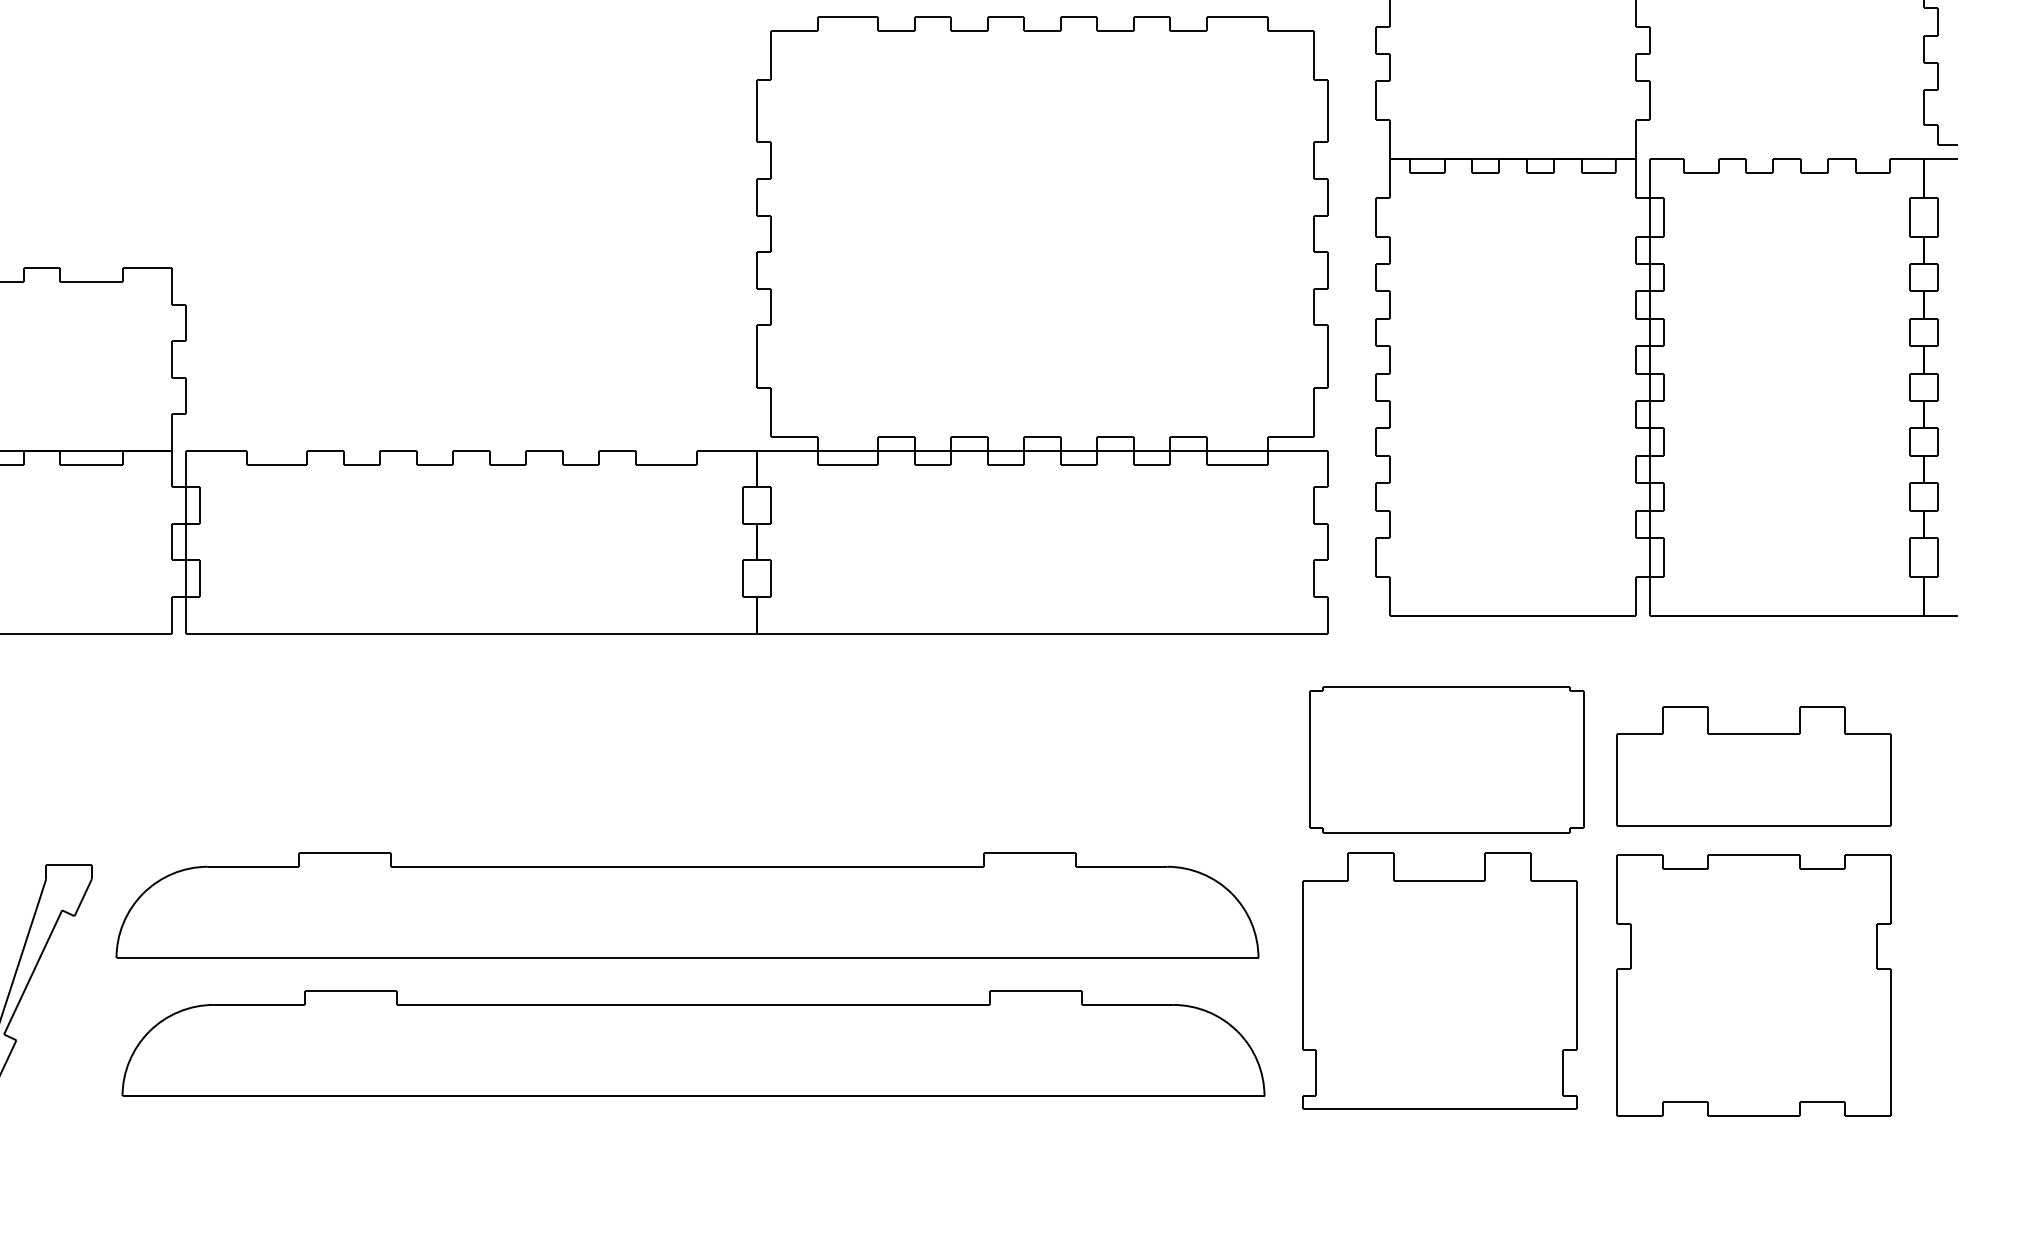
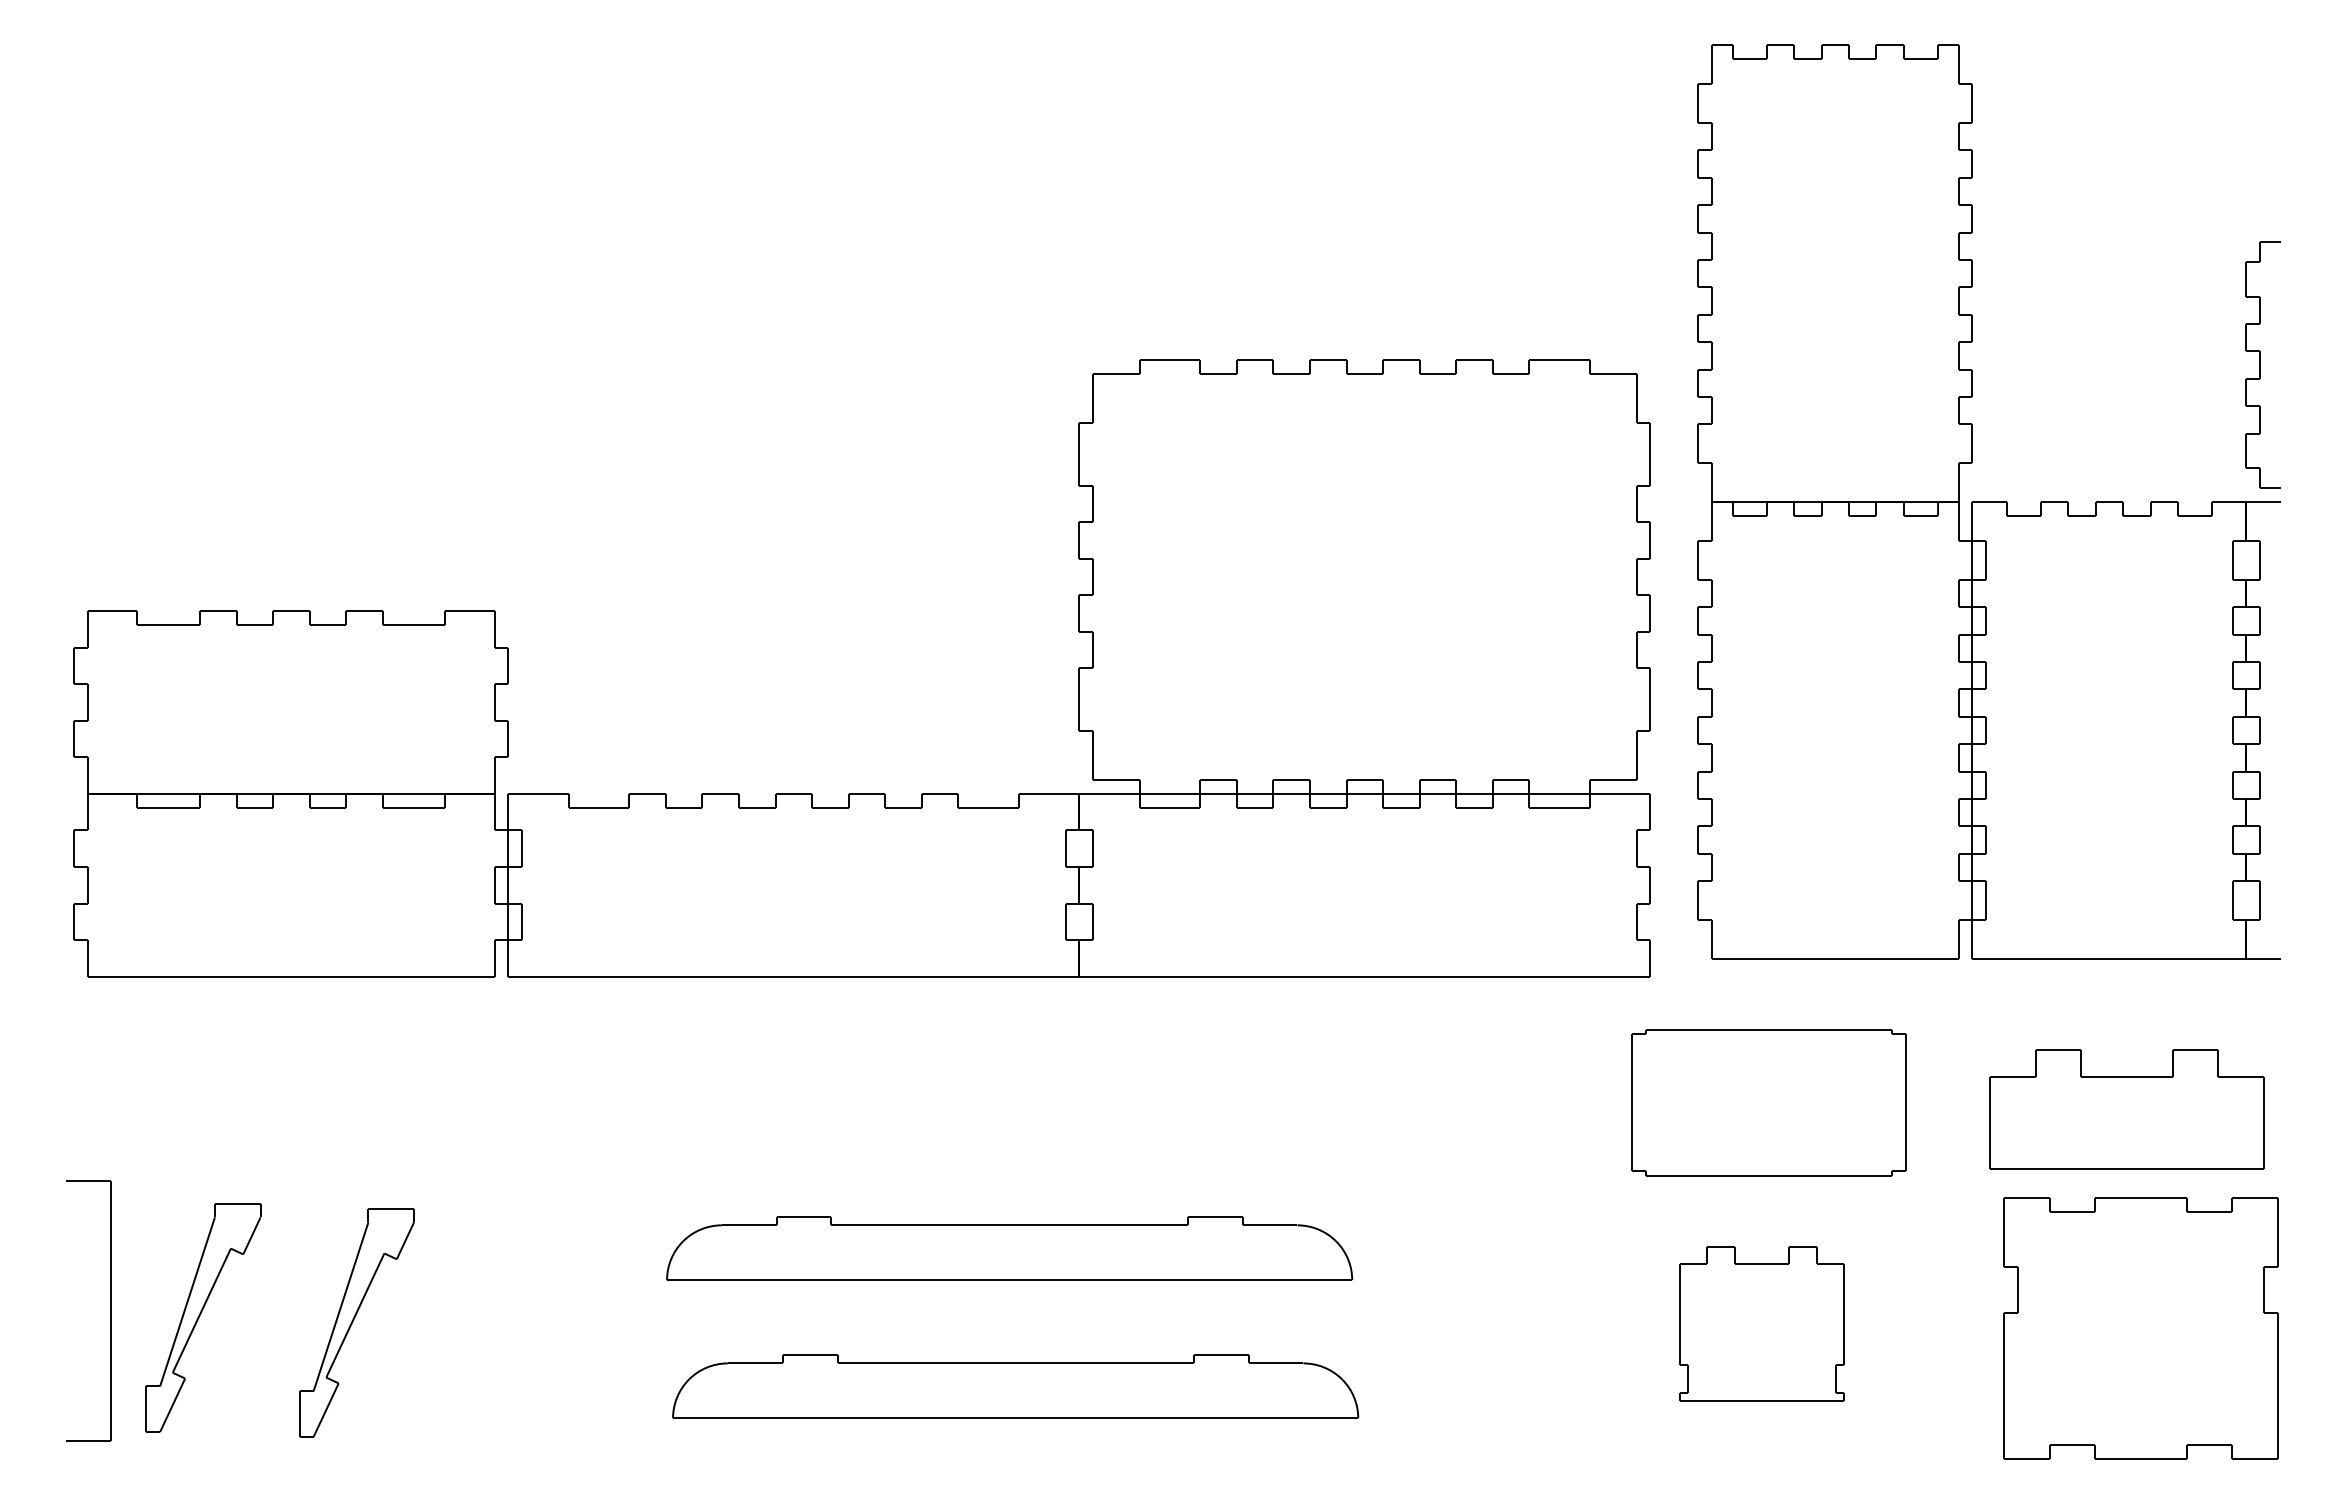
part: (1753, 766) -> (2126, 1109), moved
part: (687, 905) -> (1009, 1248), size x0.6
part: (1439, 980) -> (1761, 1323), size x0.6
part: (1753, 985) -> (2140, 1328), moved
part: (693, 1043) -> (1015, 1386), size x0.6

